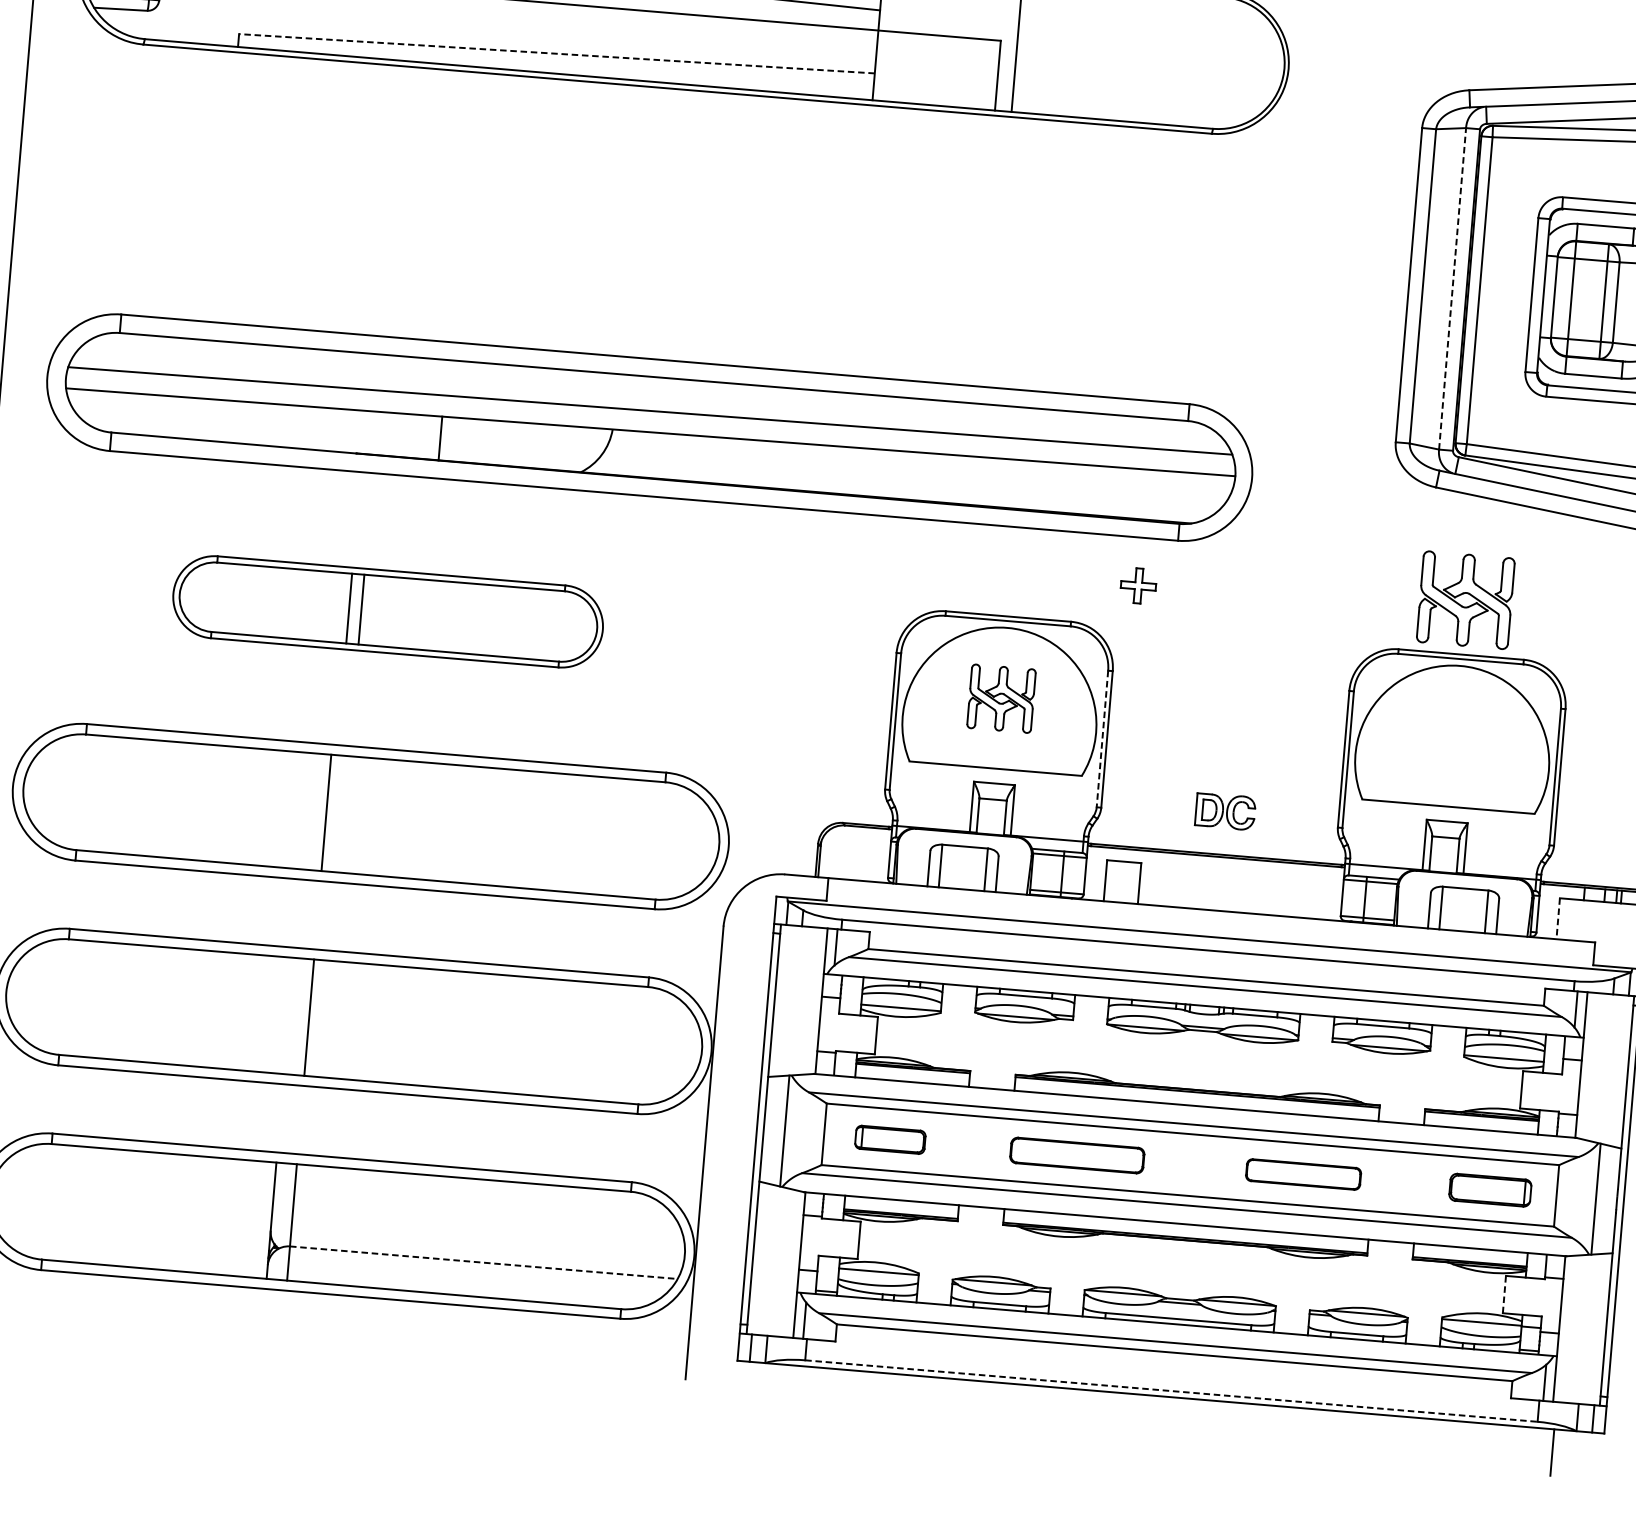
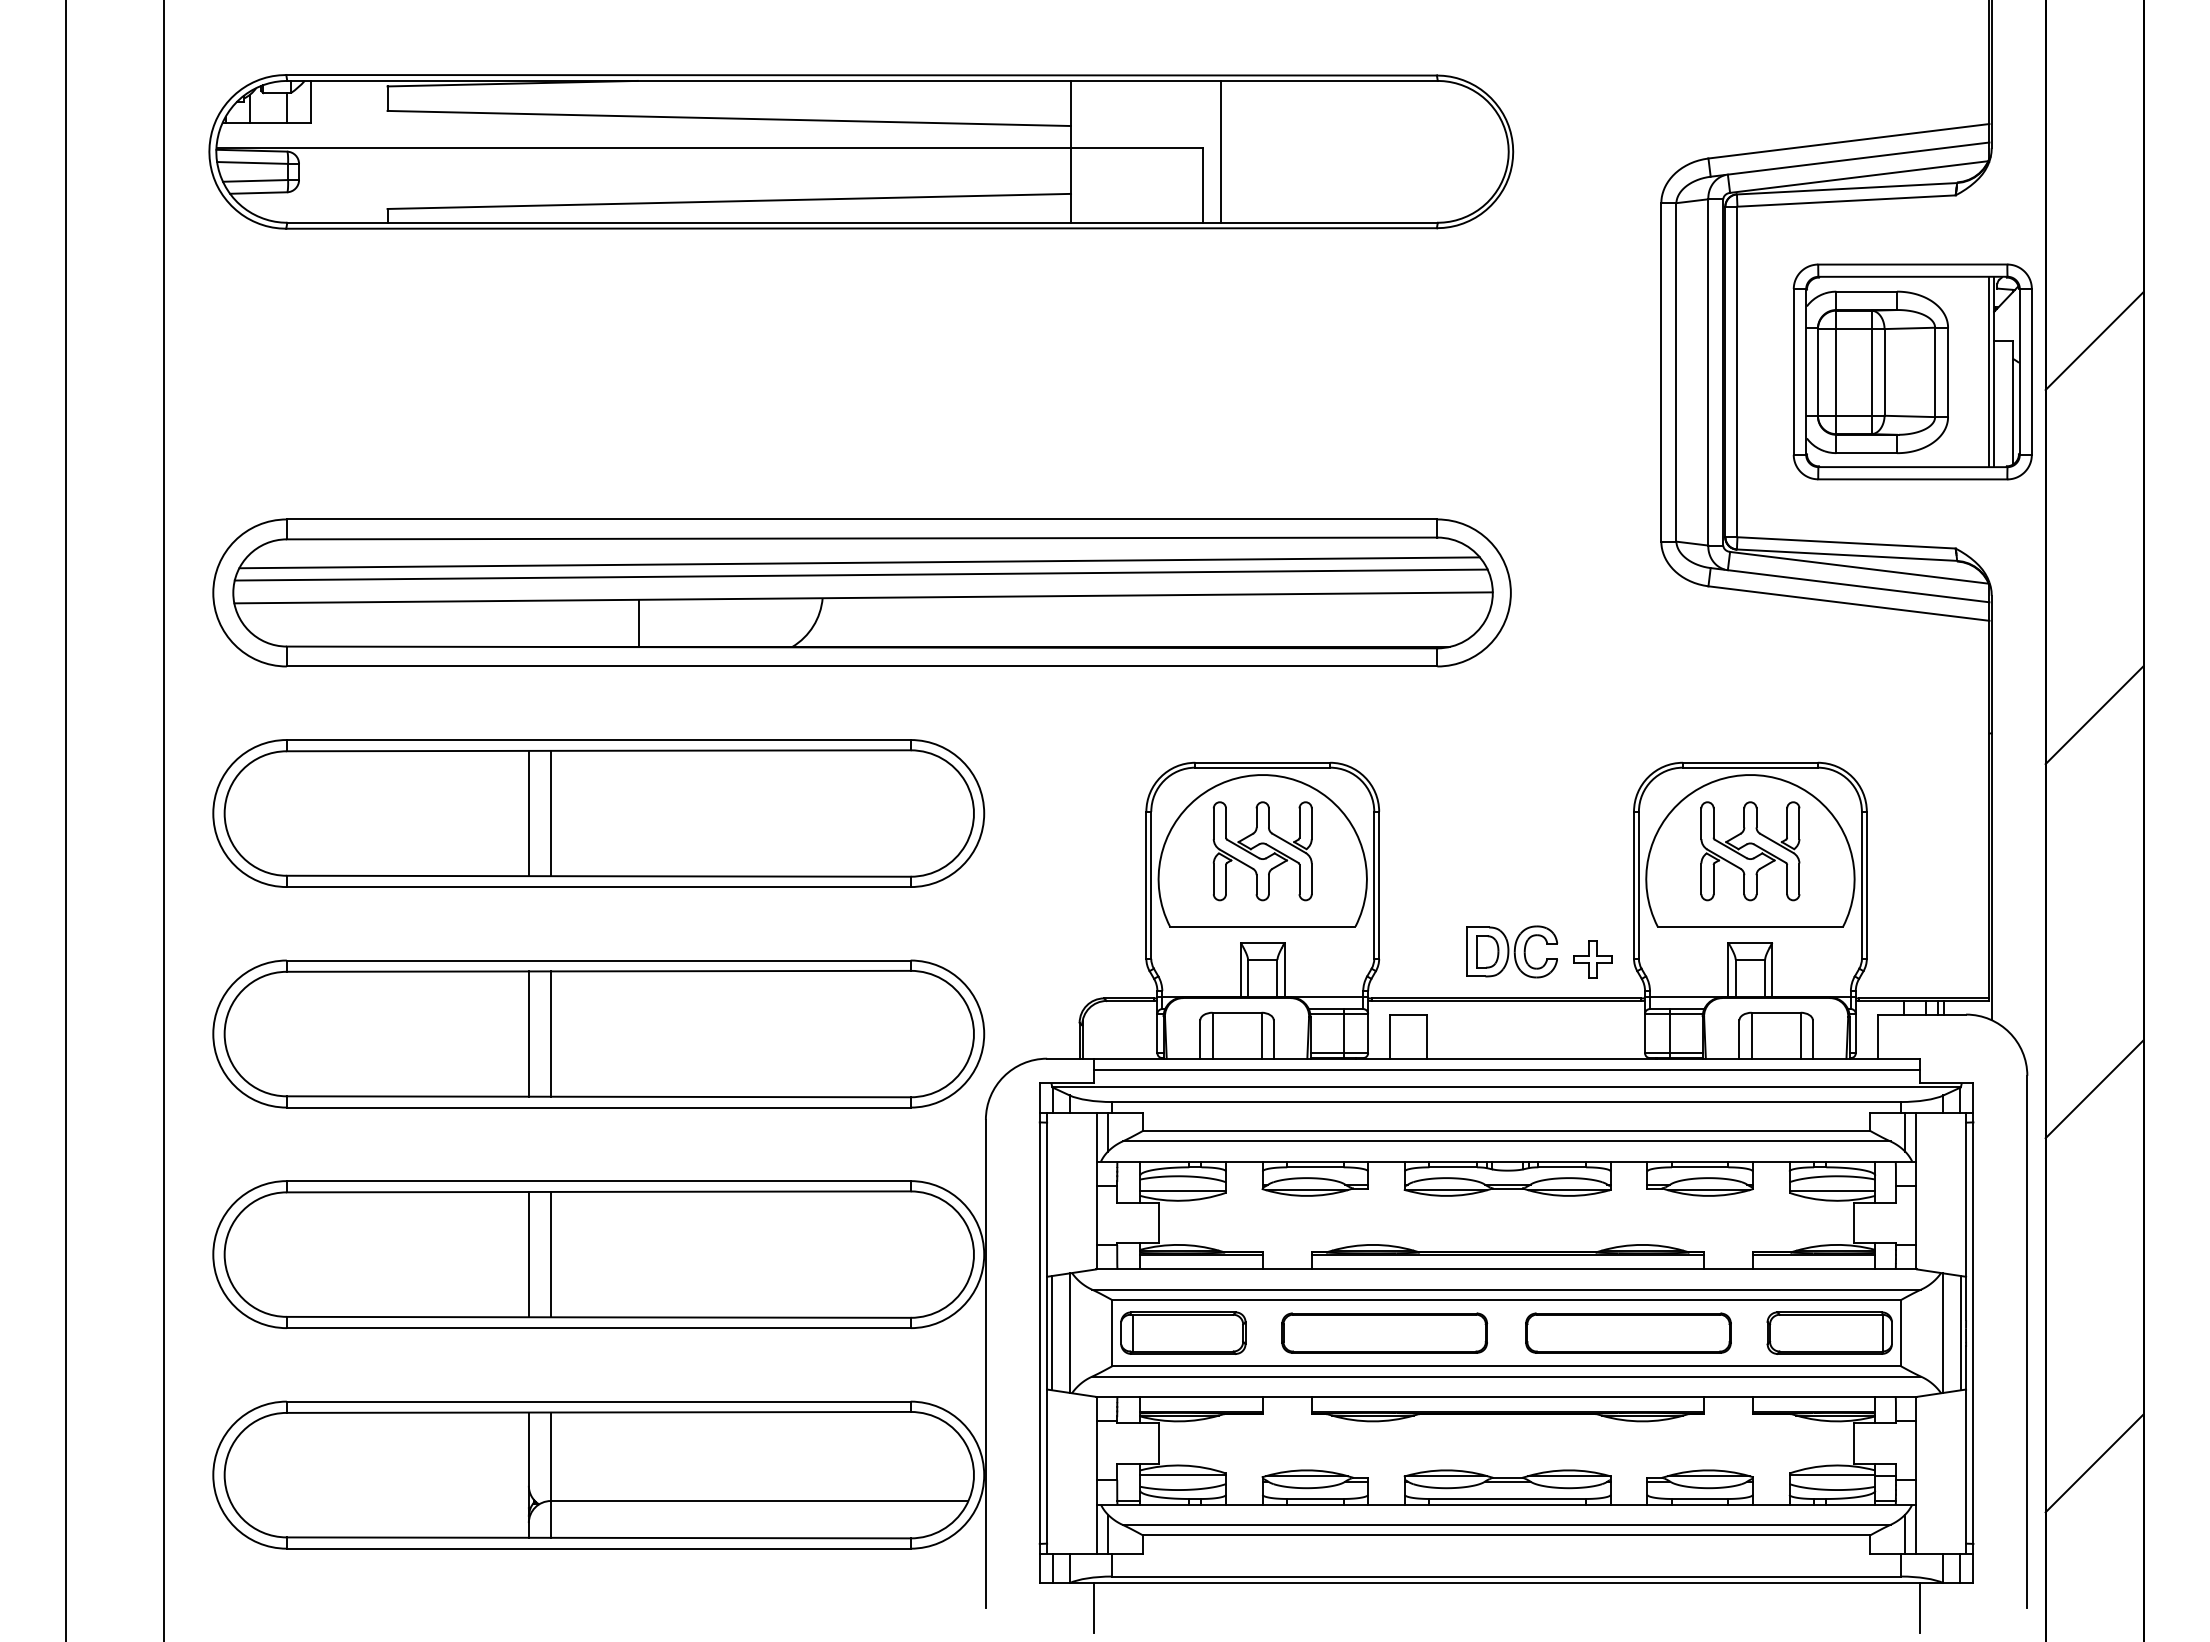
line: (557, 53) -> (729, 201), dashed -> solid
line: (1452, 288) -> (1708, 371), dashed -> solid
line: (649, 399) -> (859, 562), added
part: (1137, 586) -> (1592, 959), moved
part: (1465, 600) -> (1750, 851), moved
part: (387, 611) -> (598, 813), size x1.67
part: (1001, 698) -> (1262, 851), size x1.43
line: (1102, 739) -> (1374, 885), dashed -> solid
line: (305, 810) -> (528, 1033), added
part: (1225, 811) -> (1512, 951), size x1.43
line: (1557, 919) -> (1877, 1037), dashed -> solid
line: (1210, 920) -> (1506, 1069), added
line: (288, 1015) -> (528, 1254), added
line: (768, 1130) -> (1052, 1333), added
part: (890, 1139) -> (1183, 1332), size x1.67
part: (1077, 1154) -> (1384, 1332), size x1.43
part: (1303, 1173) -> (1628, 1332), size x1.67
part: (1490, 1189) -> (1829, 1332), size x1.43
line: (1612, 1200) -> (1961, 1333), added
line: (483, 1263) -> (759, 1501), dashed -> solid
line: (1504, 1293) -> (1854, 1442), dashed -> solid
line: (785, 1388) -> (1093, 1608), added
line: (1172, 1391) -> (1507, 1576), dashed -> solid

